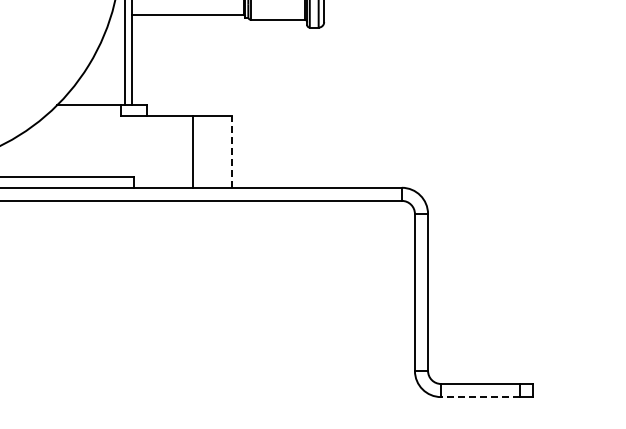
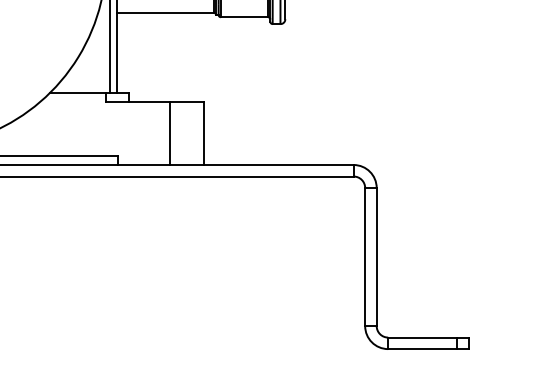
line: (231, 151) -> (203, 133), dashed -> solid
line: (479, 397) -> (421, 349), dashed -> solid

